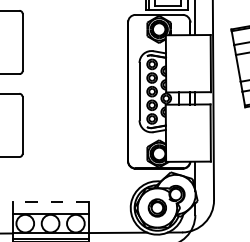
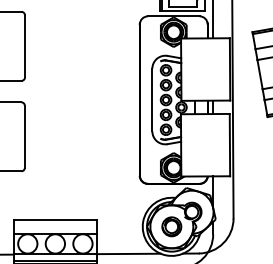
line: (49, 201) -> (54, 219), dashed -> solid

